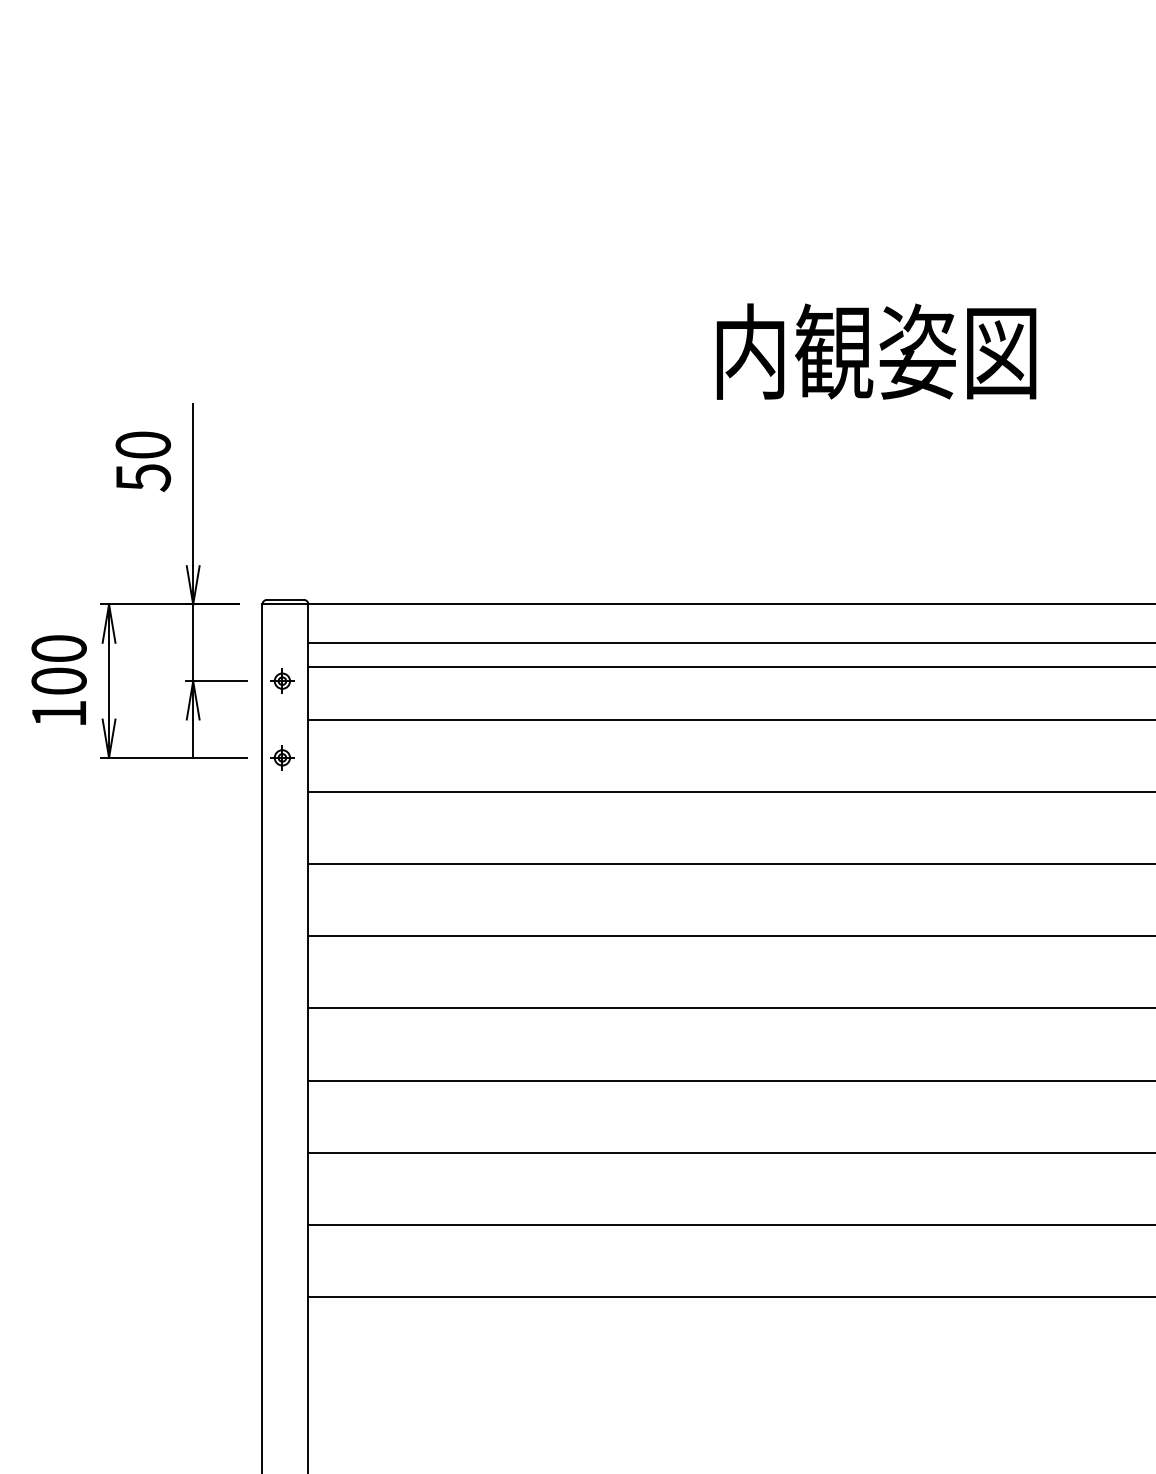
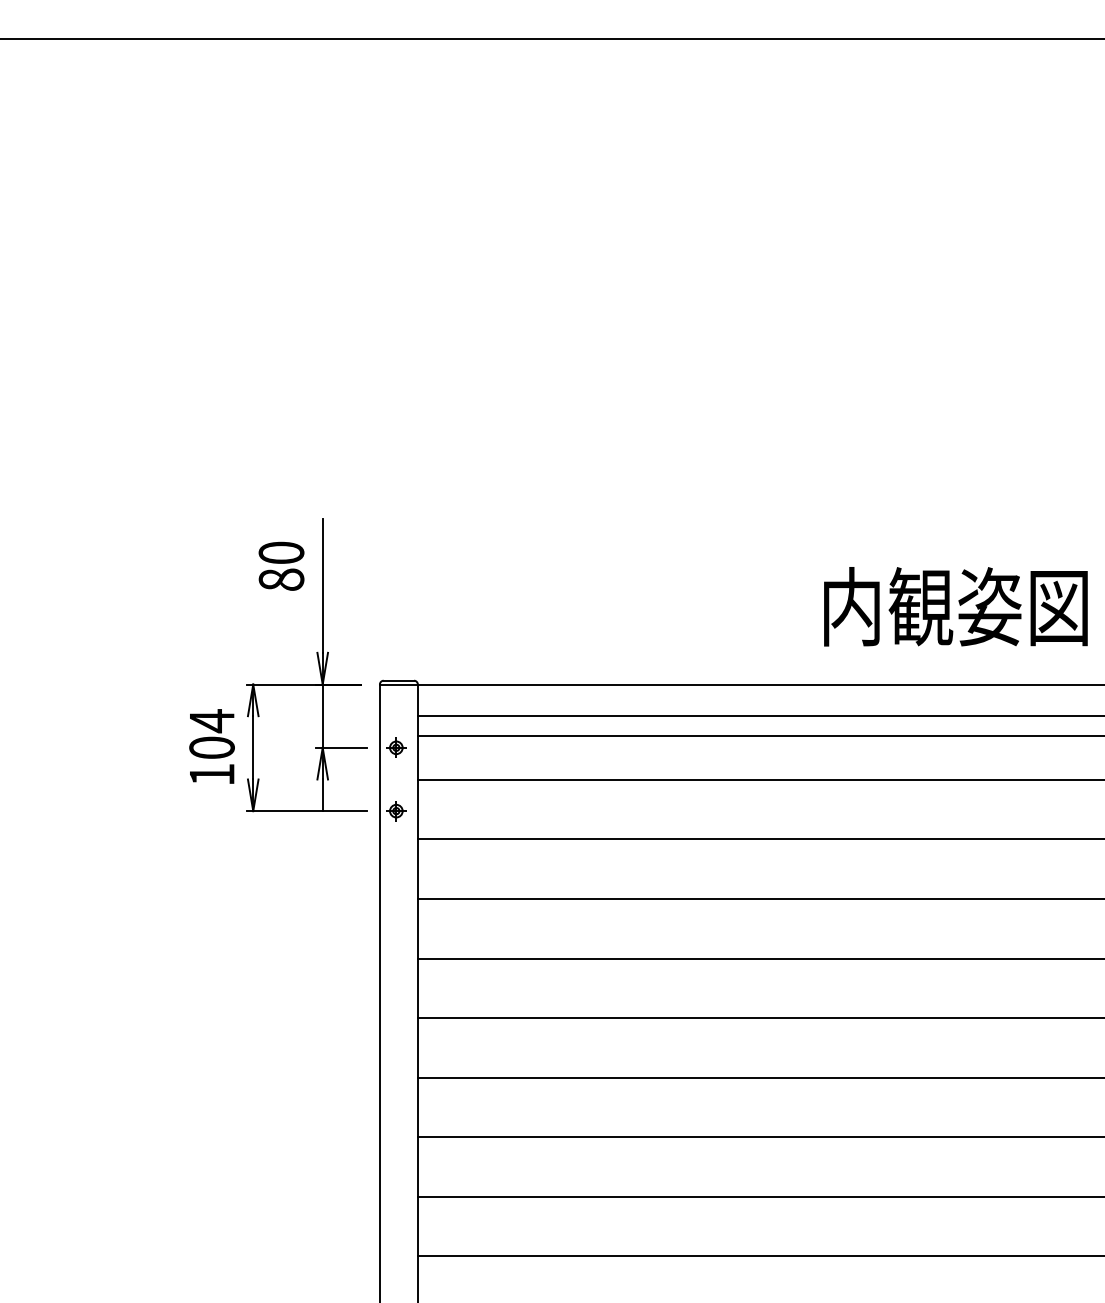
text: (876, 351) -> (955, 606), moved
text: (143, 477) -> (281, 579), 50 -> 80
text: (58, 649) -> (211, 721), 100 -> 104

